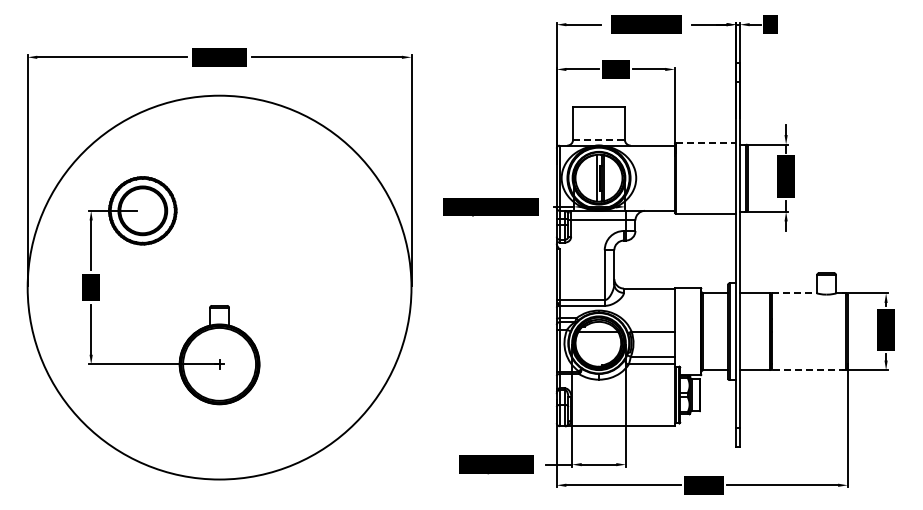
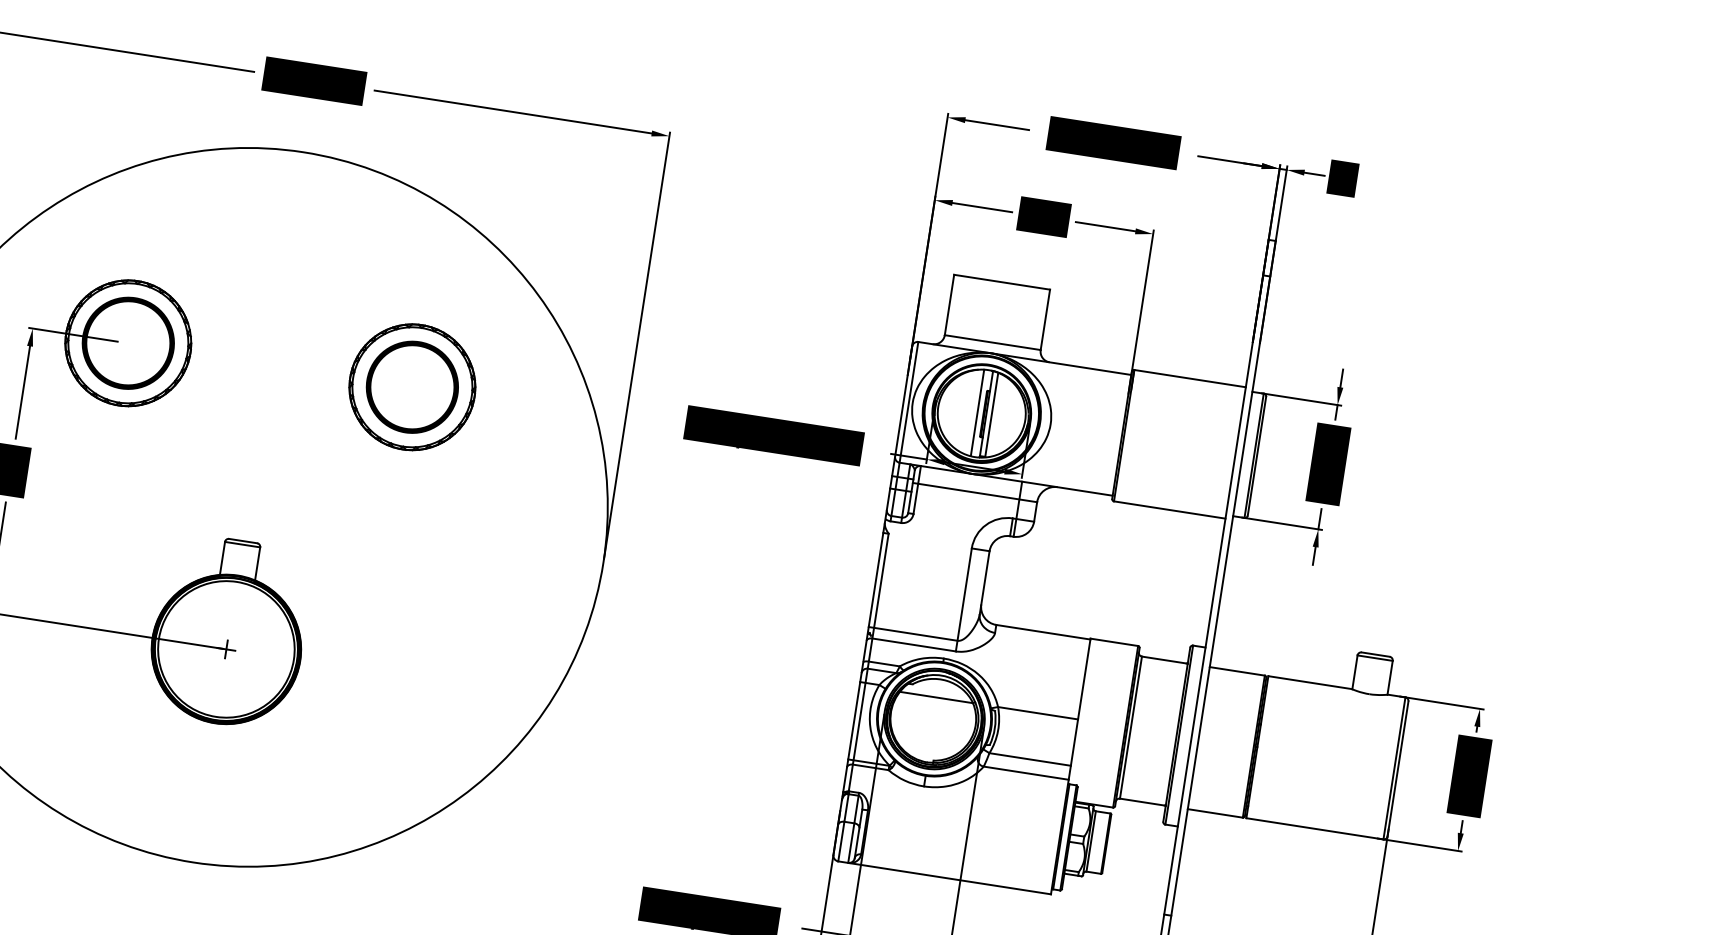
line: (599, 139) -> (993, 342), dashed -> solid
line: (706, 142) -> (1190, 378), dashed -> solid
part: (295, 210) -> (410, 386), added
line: (794, 293) -> (1310, 682), dashed -> solid
line: (808, 370) -> (1314, 829), dashed -> solid

